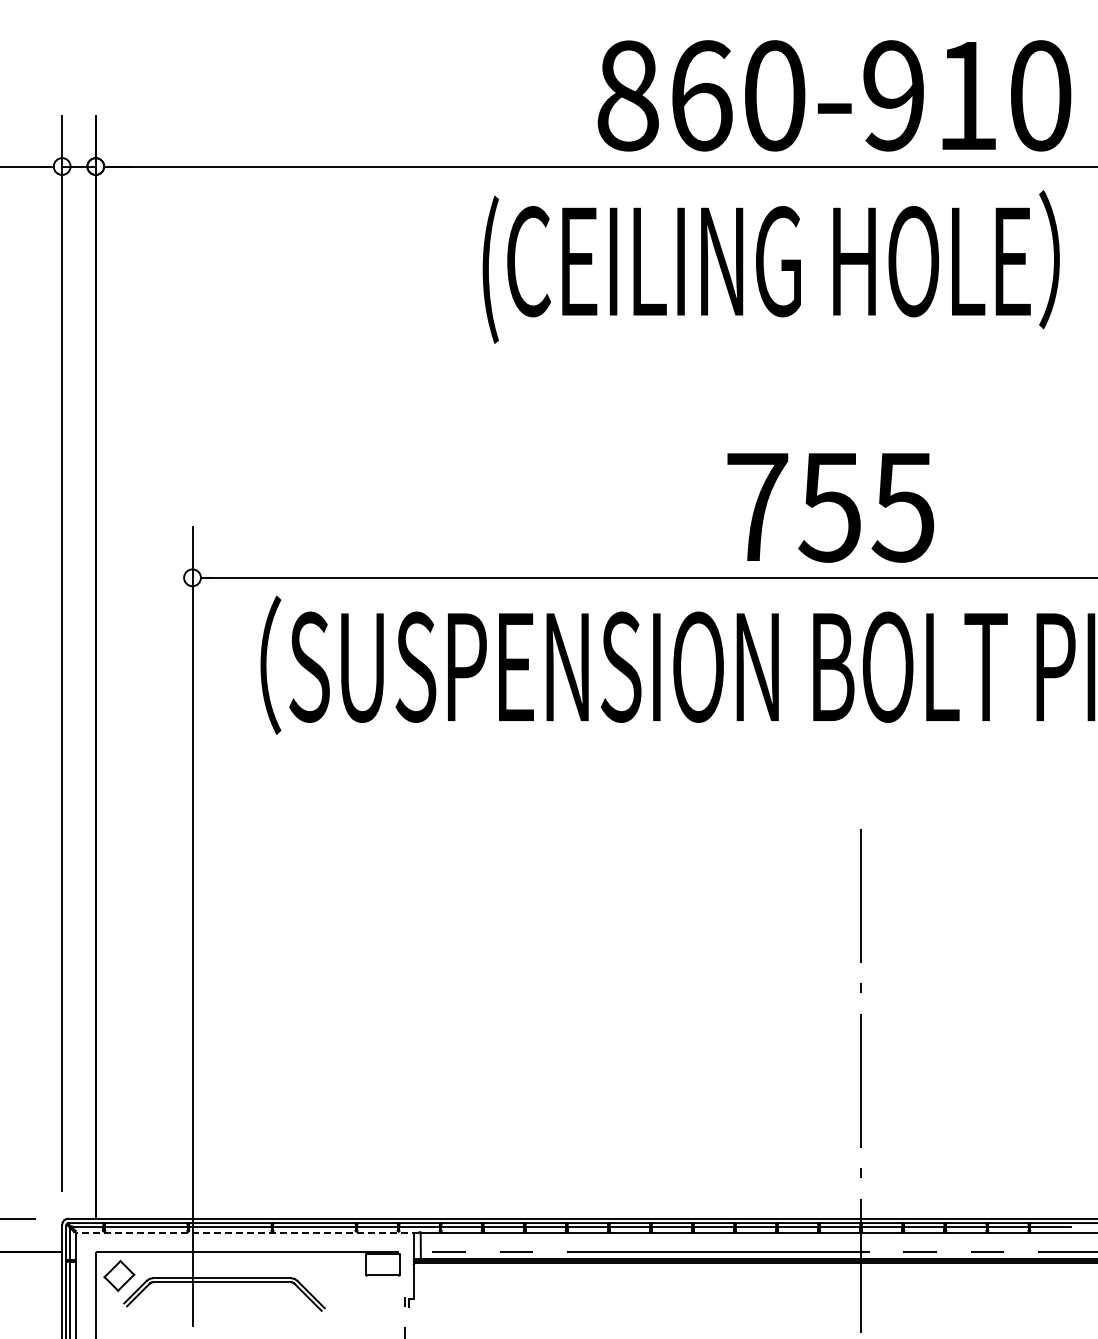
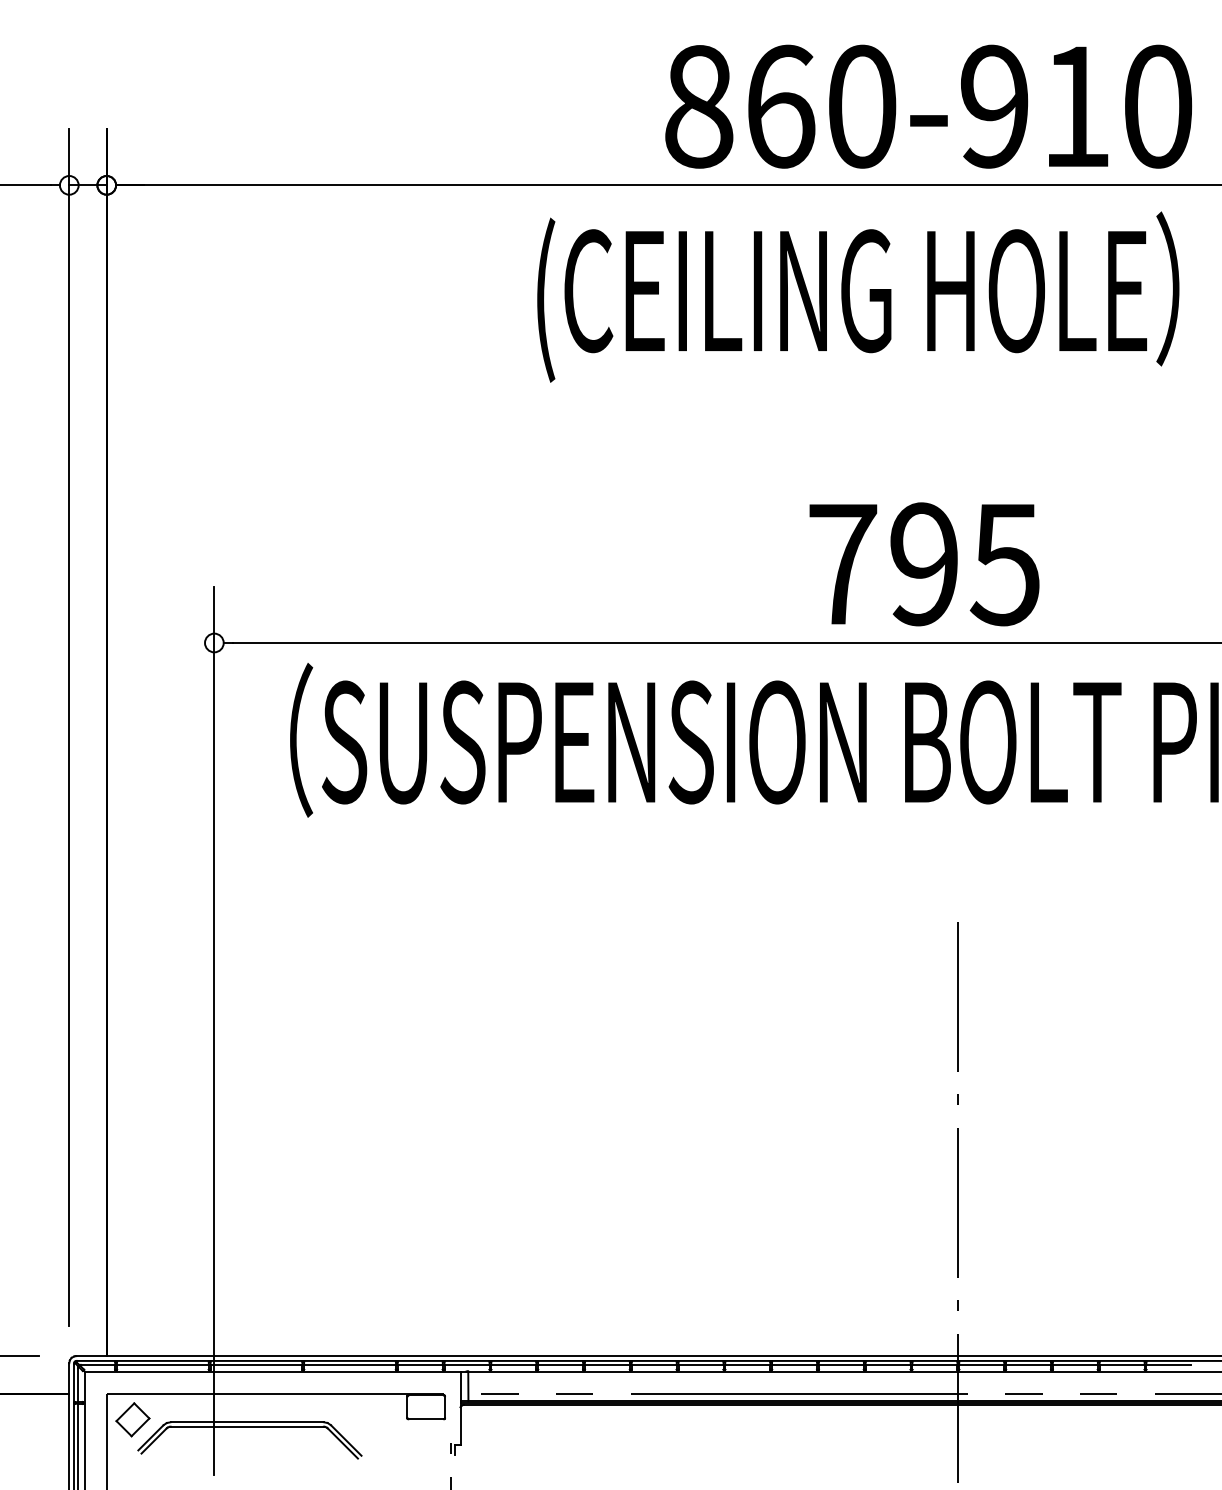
text: (829, 506) -> (923, 563), 755 -> 795
line: (247, 1232) -> (275, 1371), dashed -> solid

